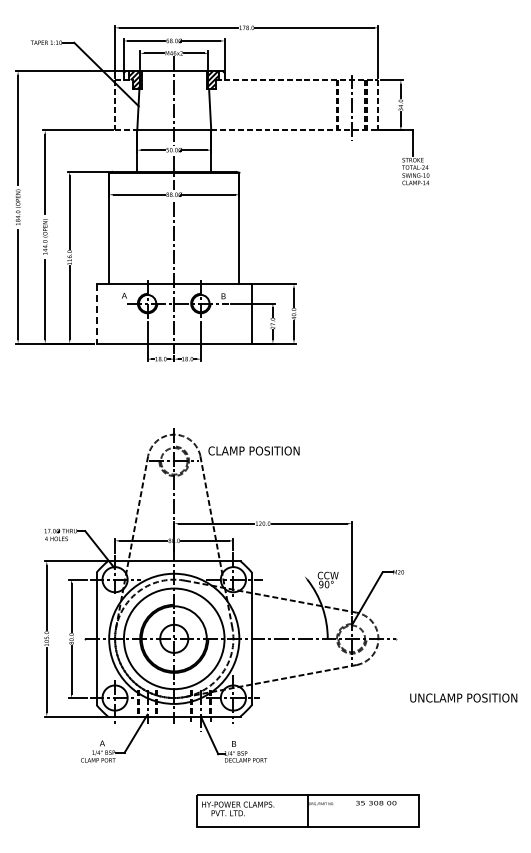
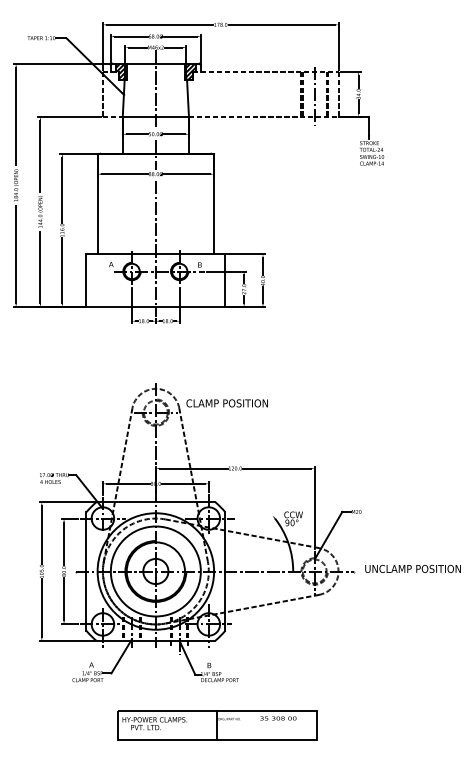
line: (96, 313) -> (86, 280), dashed -> solid
text: (463, 697) -> (412, 568), moved
part: (307, 810) -> (216, 725), moved

